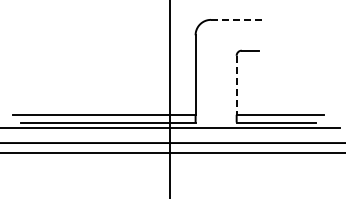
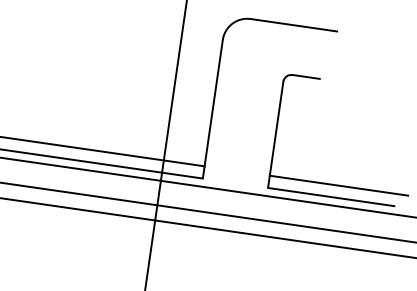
line: (238, 19) -> (294, 24), dashed -> solid
line: (236, 85) -> (276, 129), dashed -> solid

